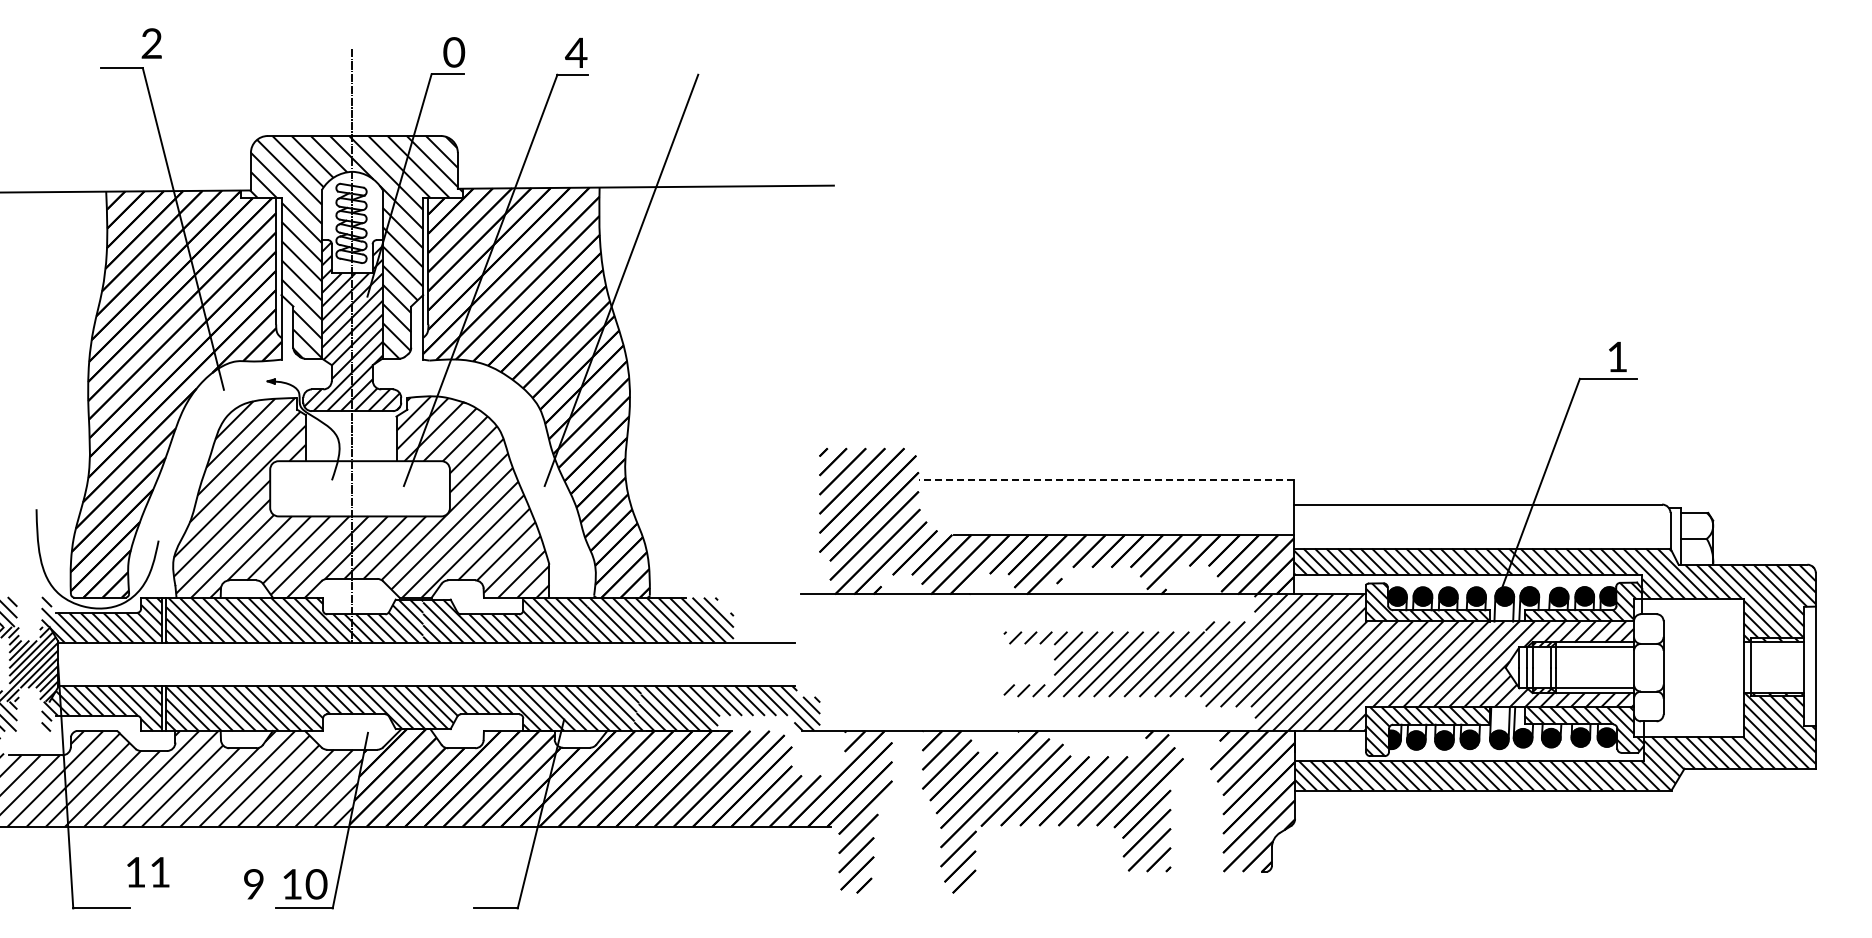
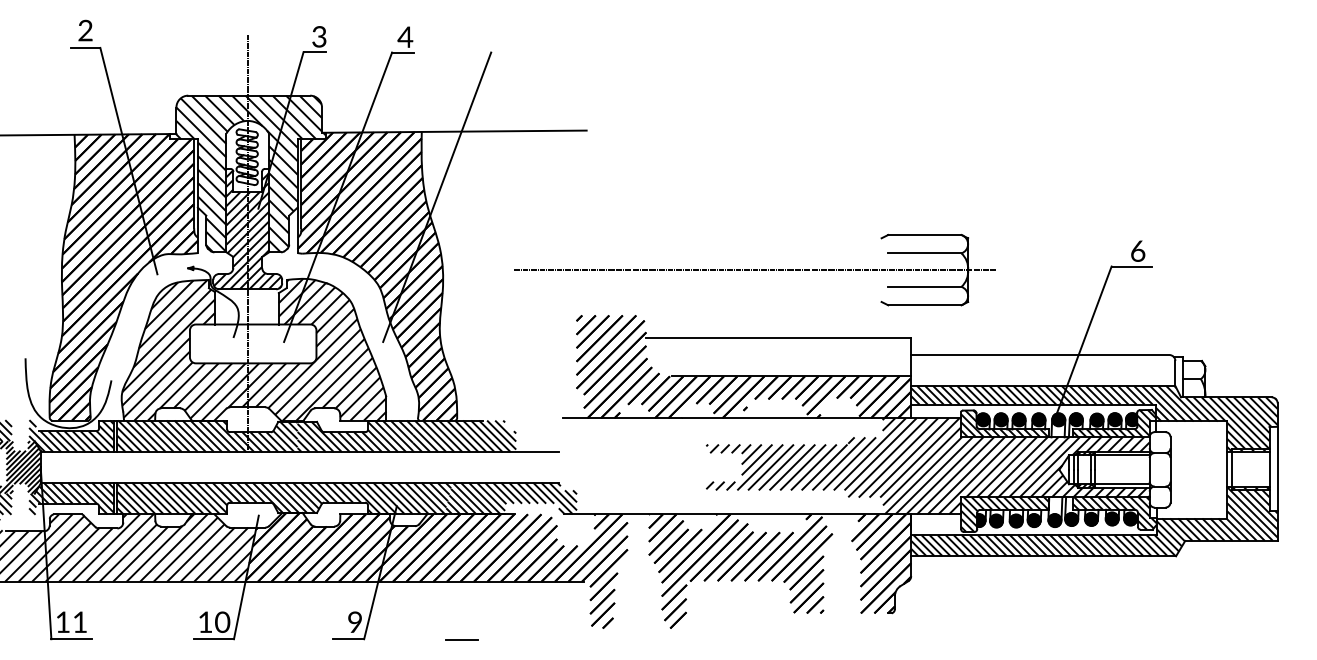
text: (151, 43) -> (85, 30), moved
text: (454, 52) -> (319, 36), 0 -> 3
text: (1617, 356) -> (1138, 250), 1 -> 6
part: (1072, 383) -> (754, 269), added
line: (1106, 480) -> (778, 338), dashed -> solid
text: (148, 872) -> (71, 622), moved
text: (253, 884) -> (354, 622), moved
line: (655, 909) -> (461, 639), added

